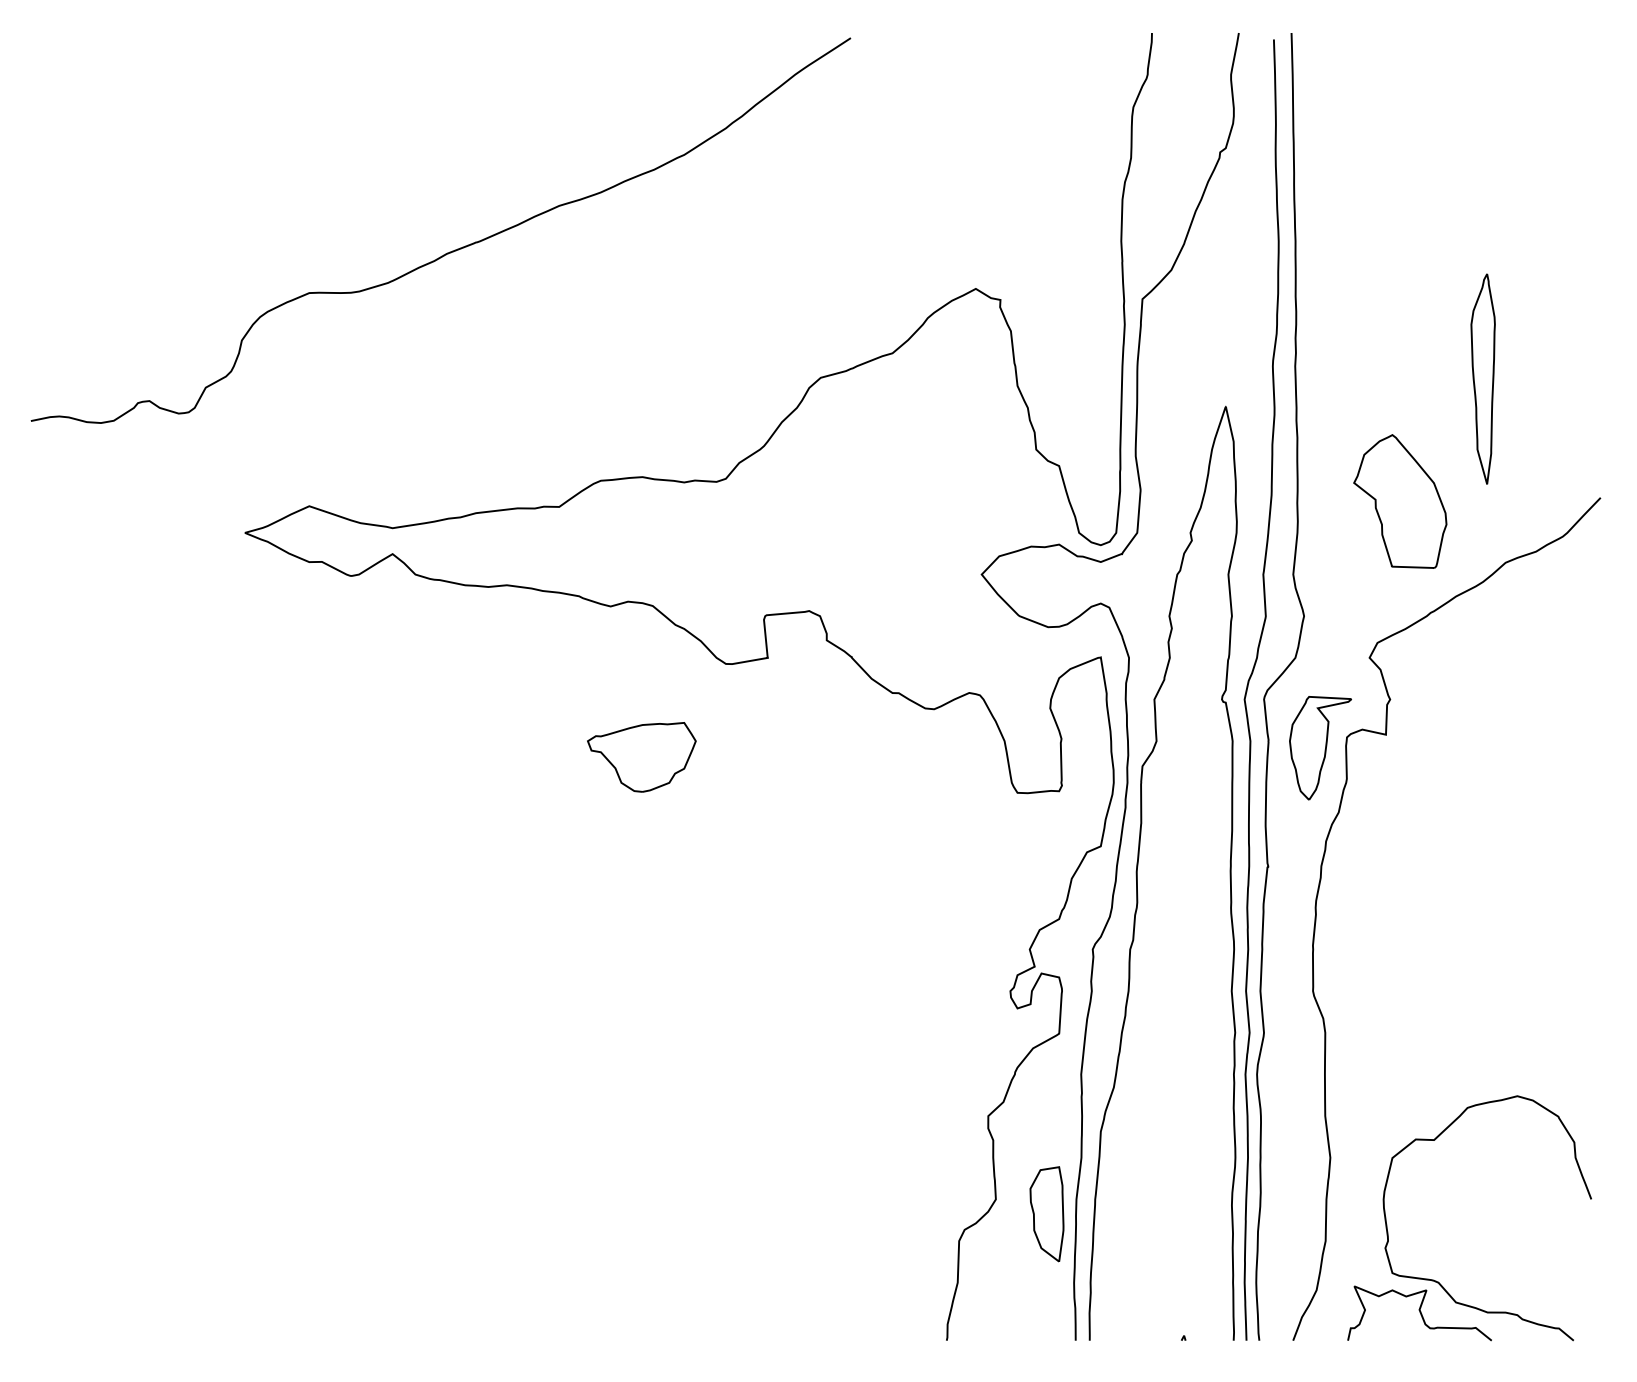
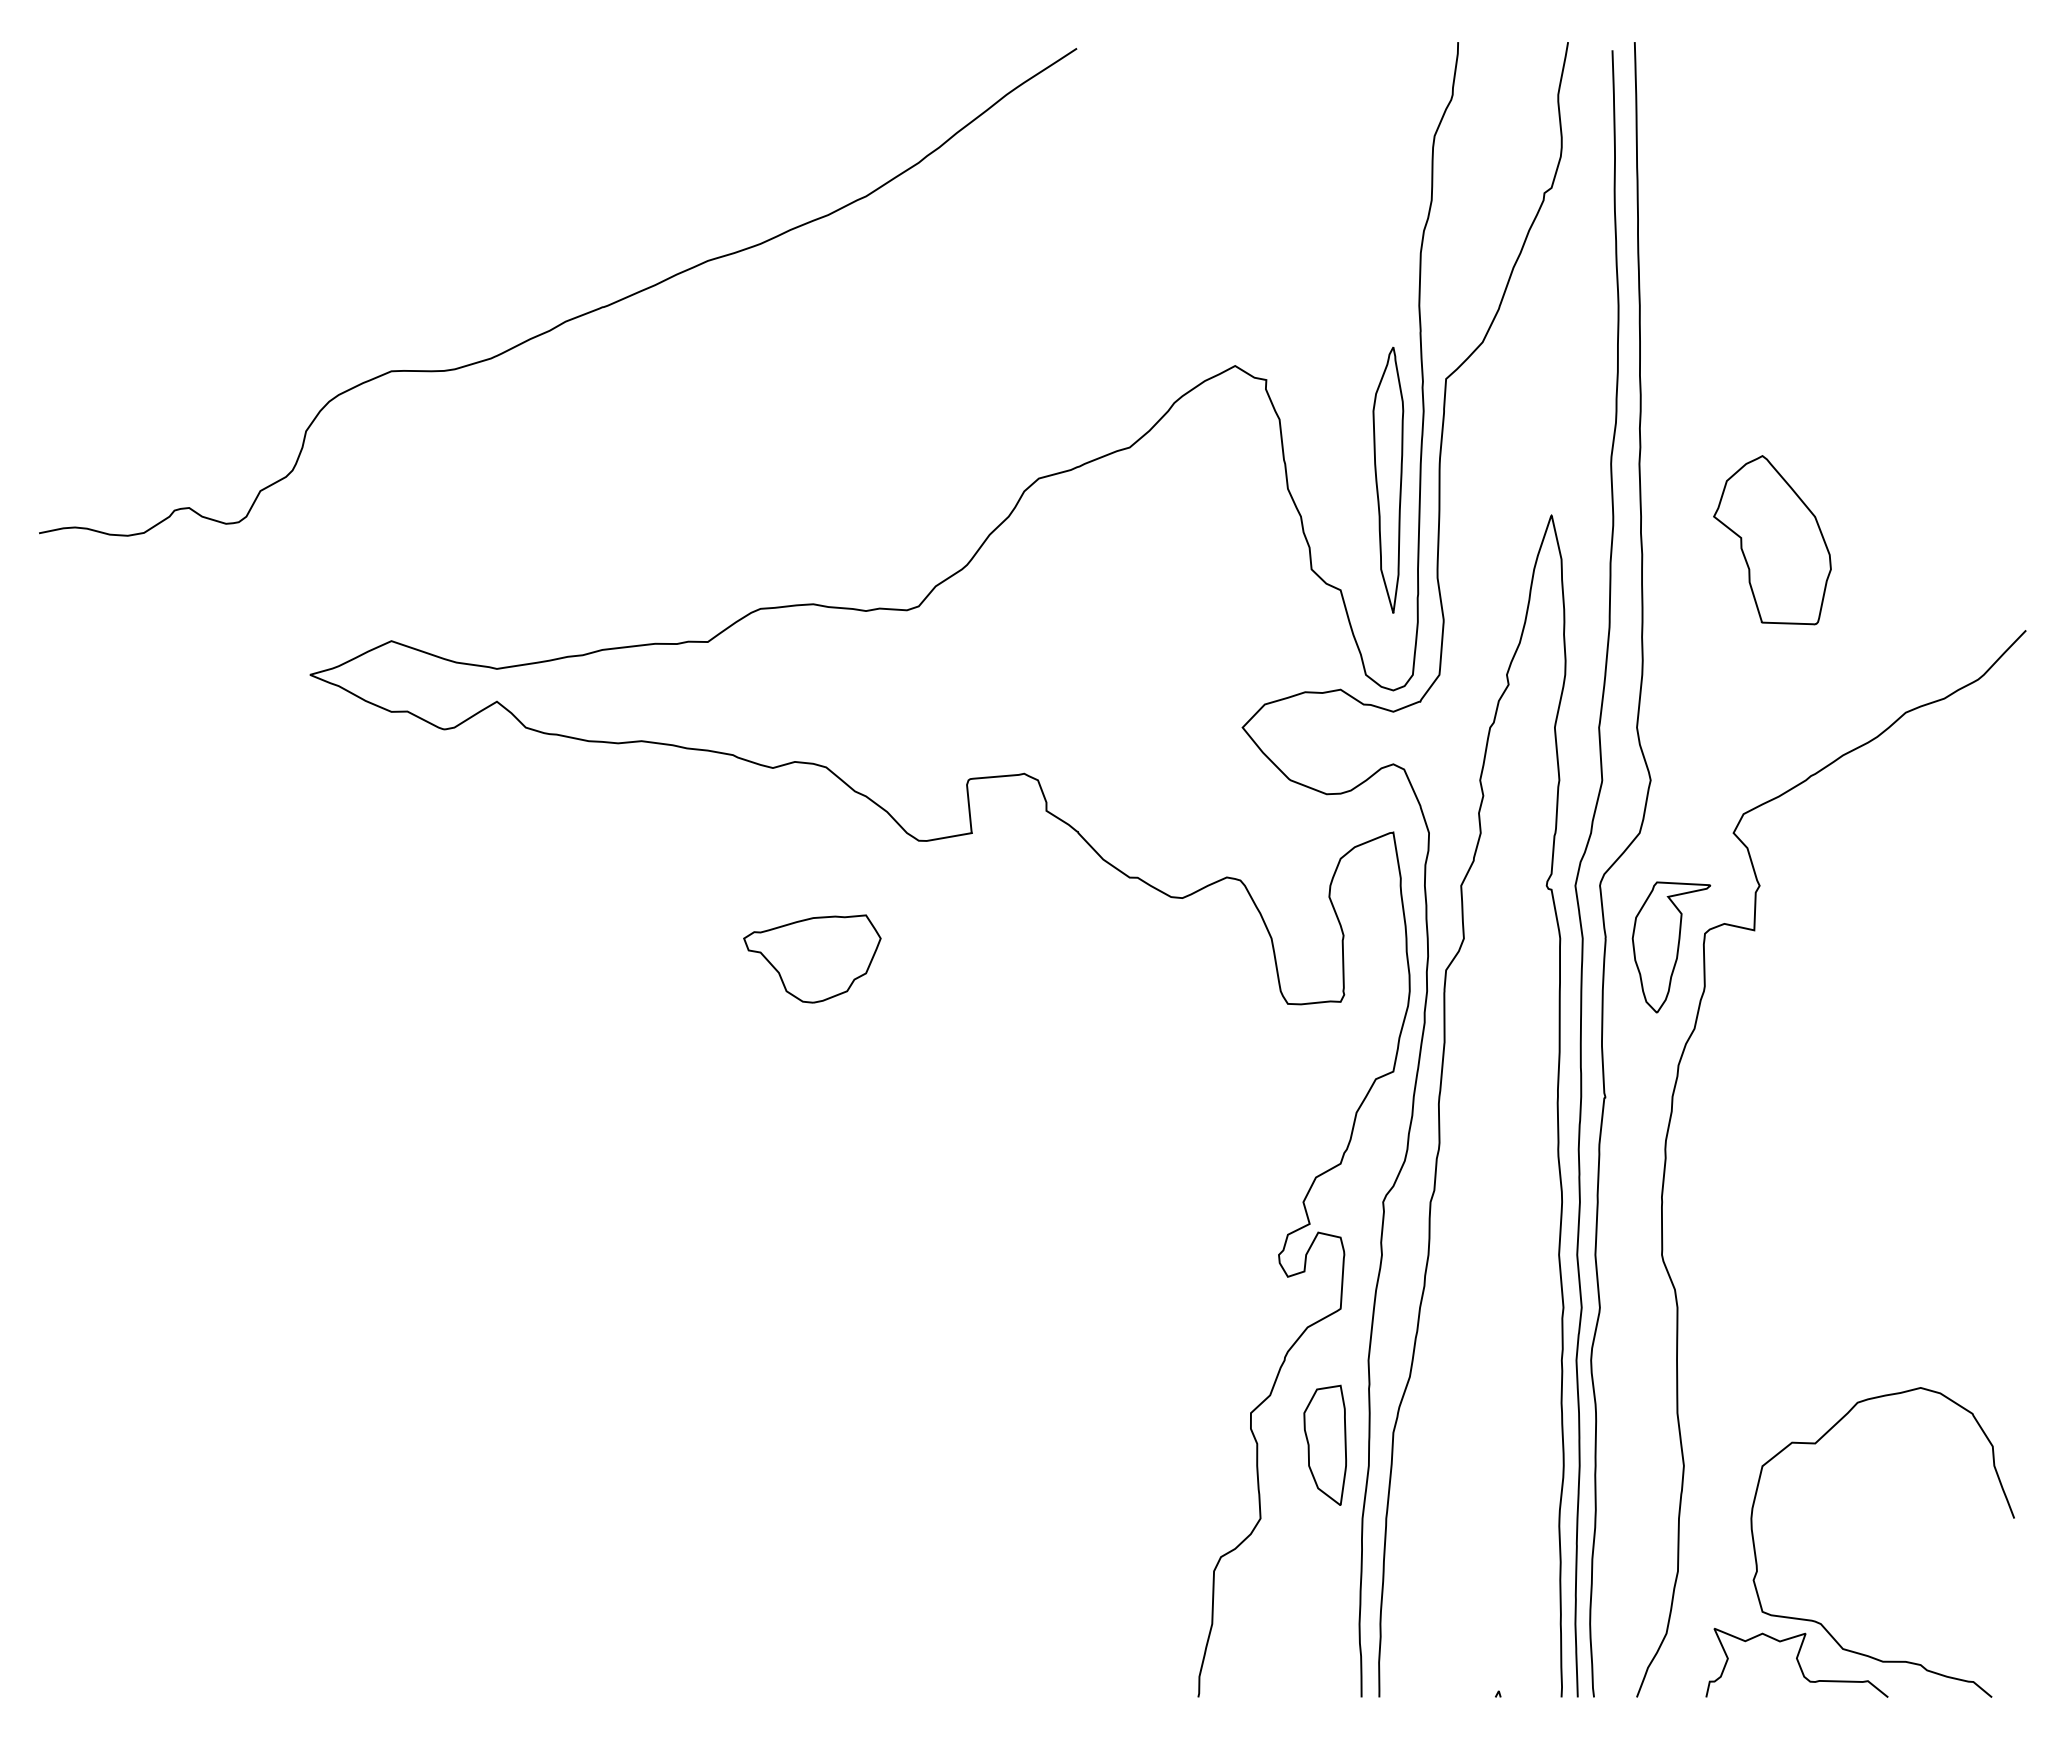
part: (1483, 378) -> (1388, 479), moved
part: (1400, 501) -> (1772, 540), moved
part: (1046, 1213) -> (1324, 1444), moved

